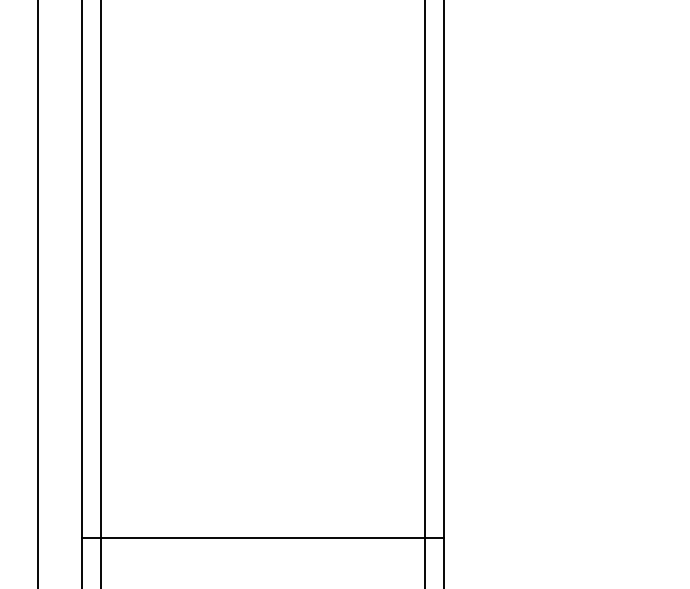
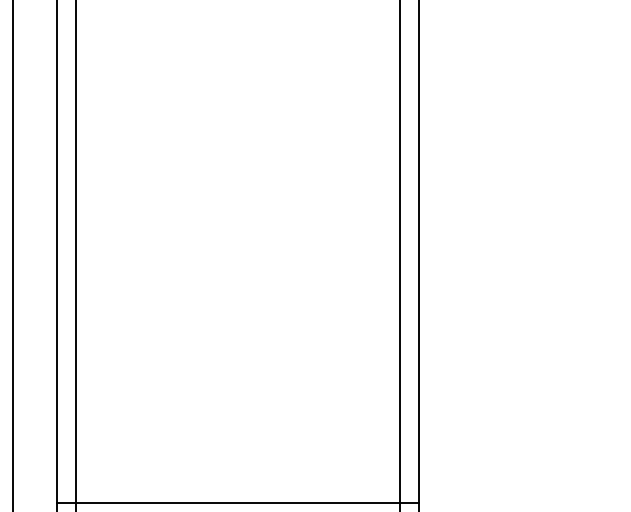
line: (262, 537) -> (237, 502), moved

